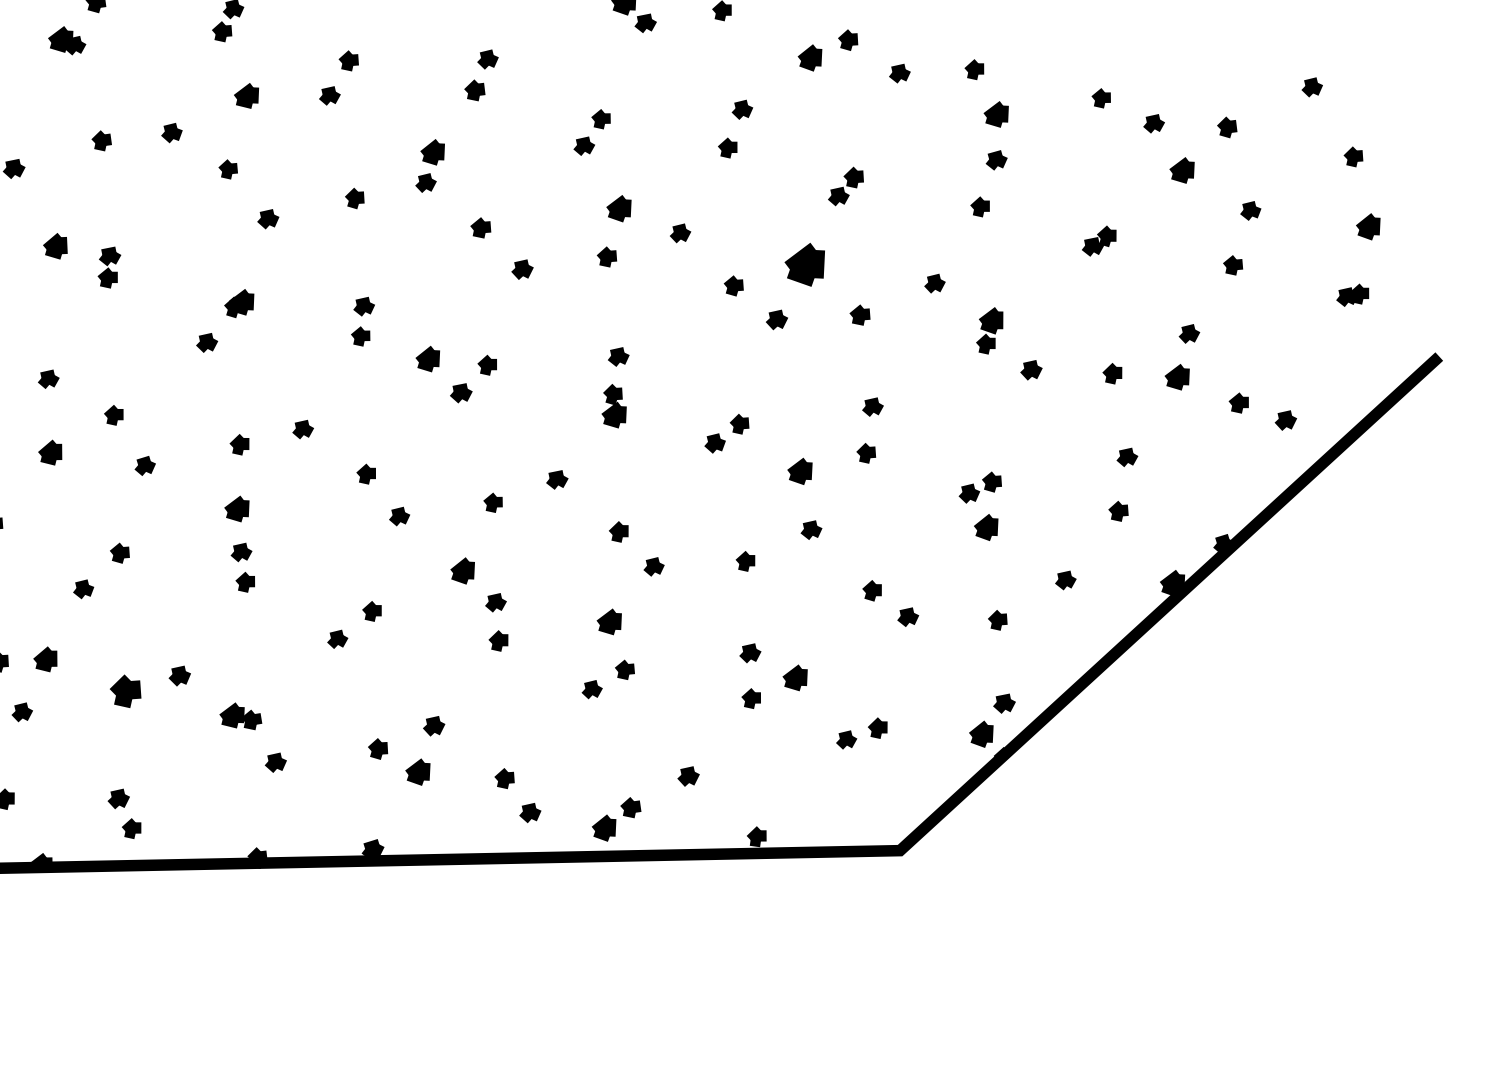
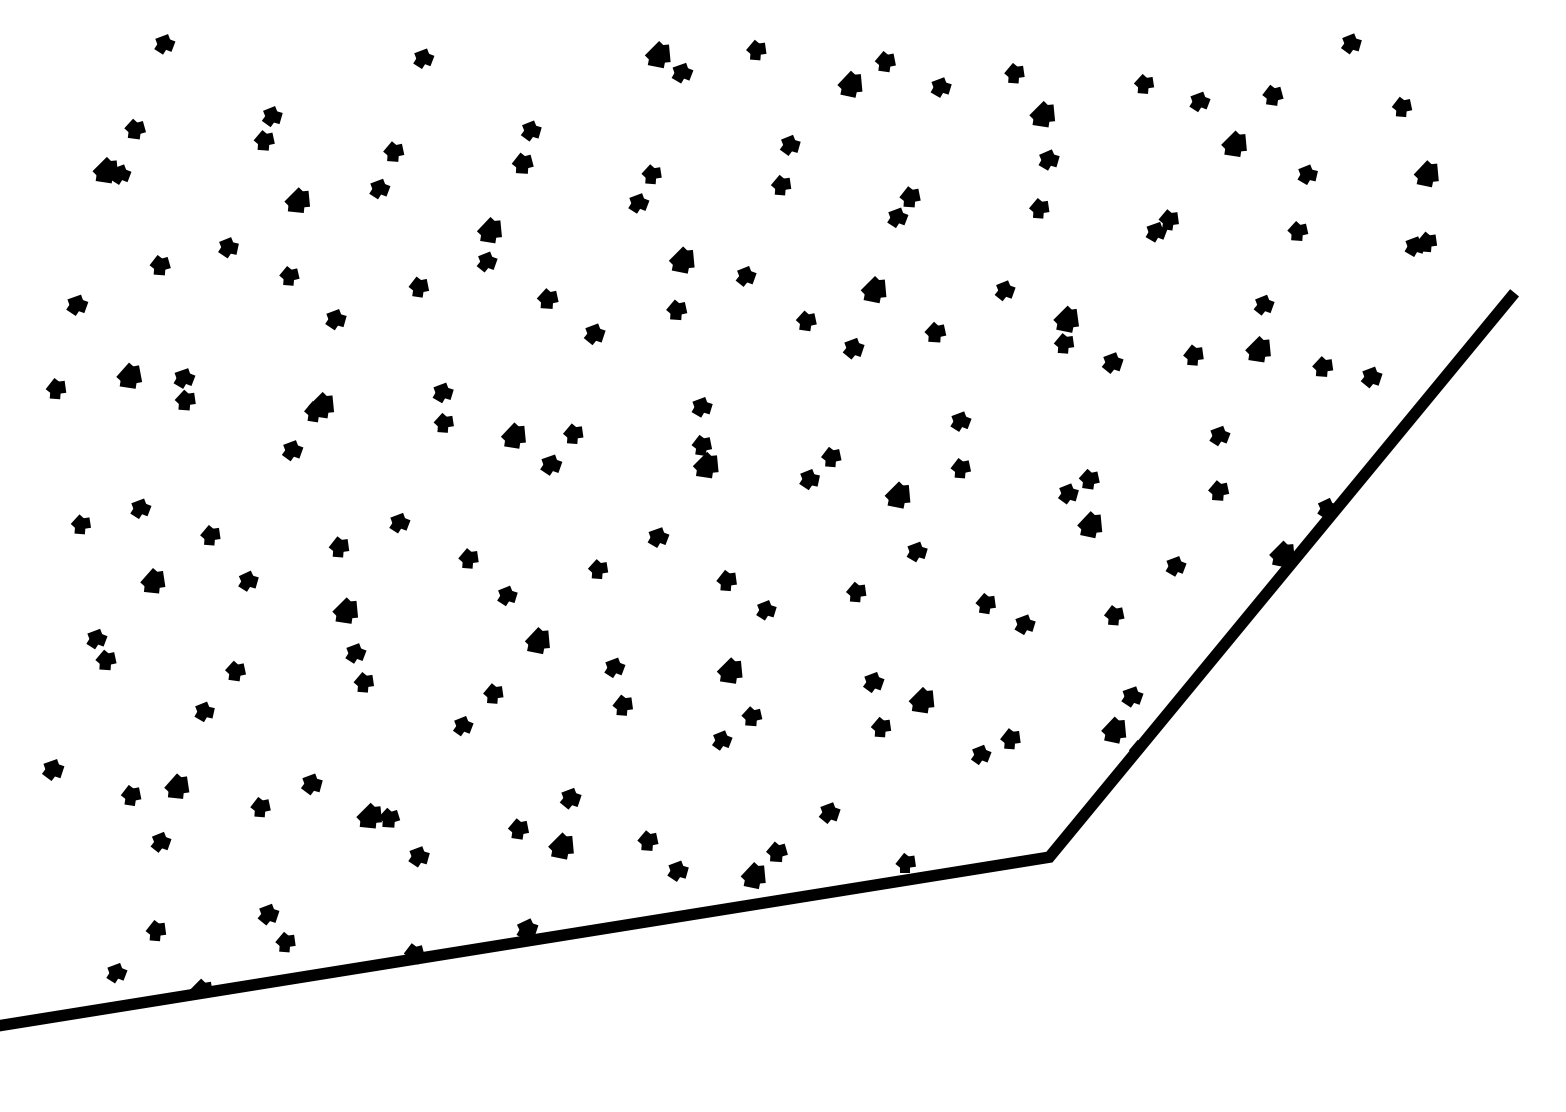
part: (804, 264) -> (873, 289), size x0.62
part: (462, 570) -> (537, 640), moved
part: (125, 691) -> (260, 807), size x0.62

